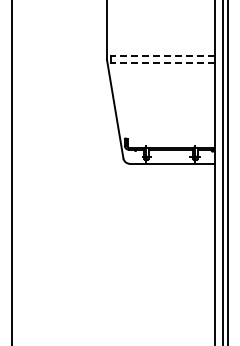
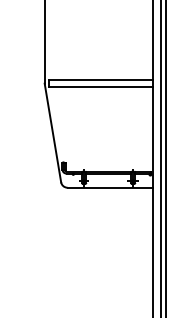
line: (162, 56) -> (100, 80), dashed -> solid
line: (162, 62) -> (100, 86), dashed -> solid

